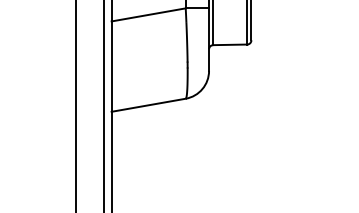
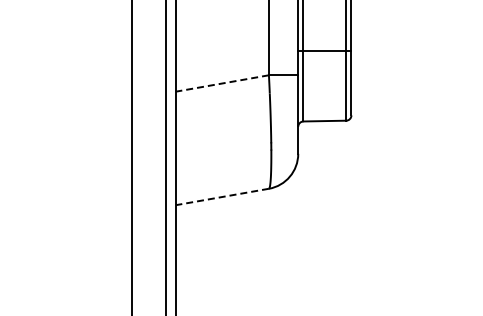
line: (147, 14) -> (221, 83), solid -> dashed
line: (147, 105) -> (221, 197), solid -> dashed

